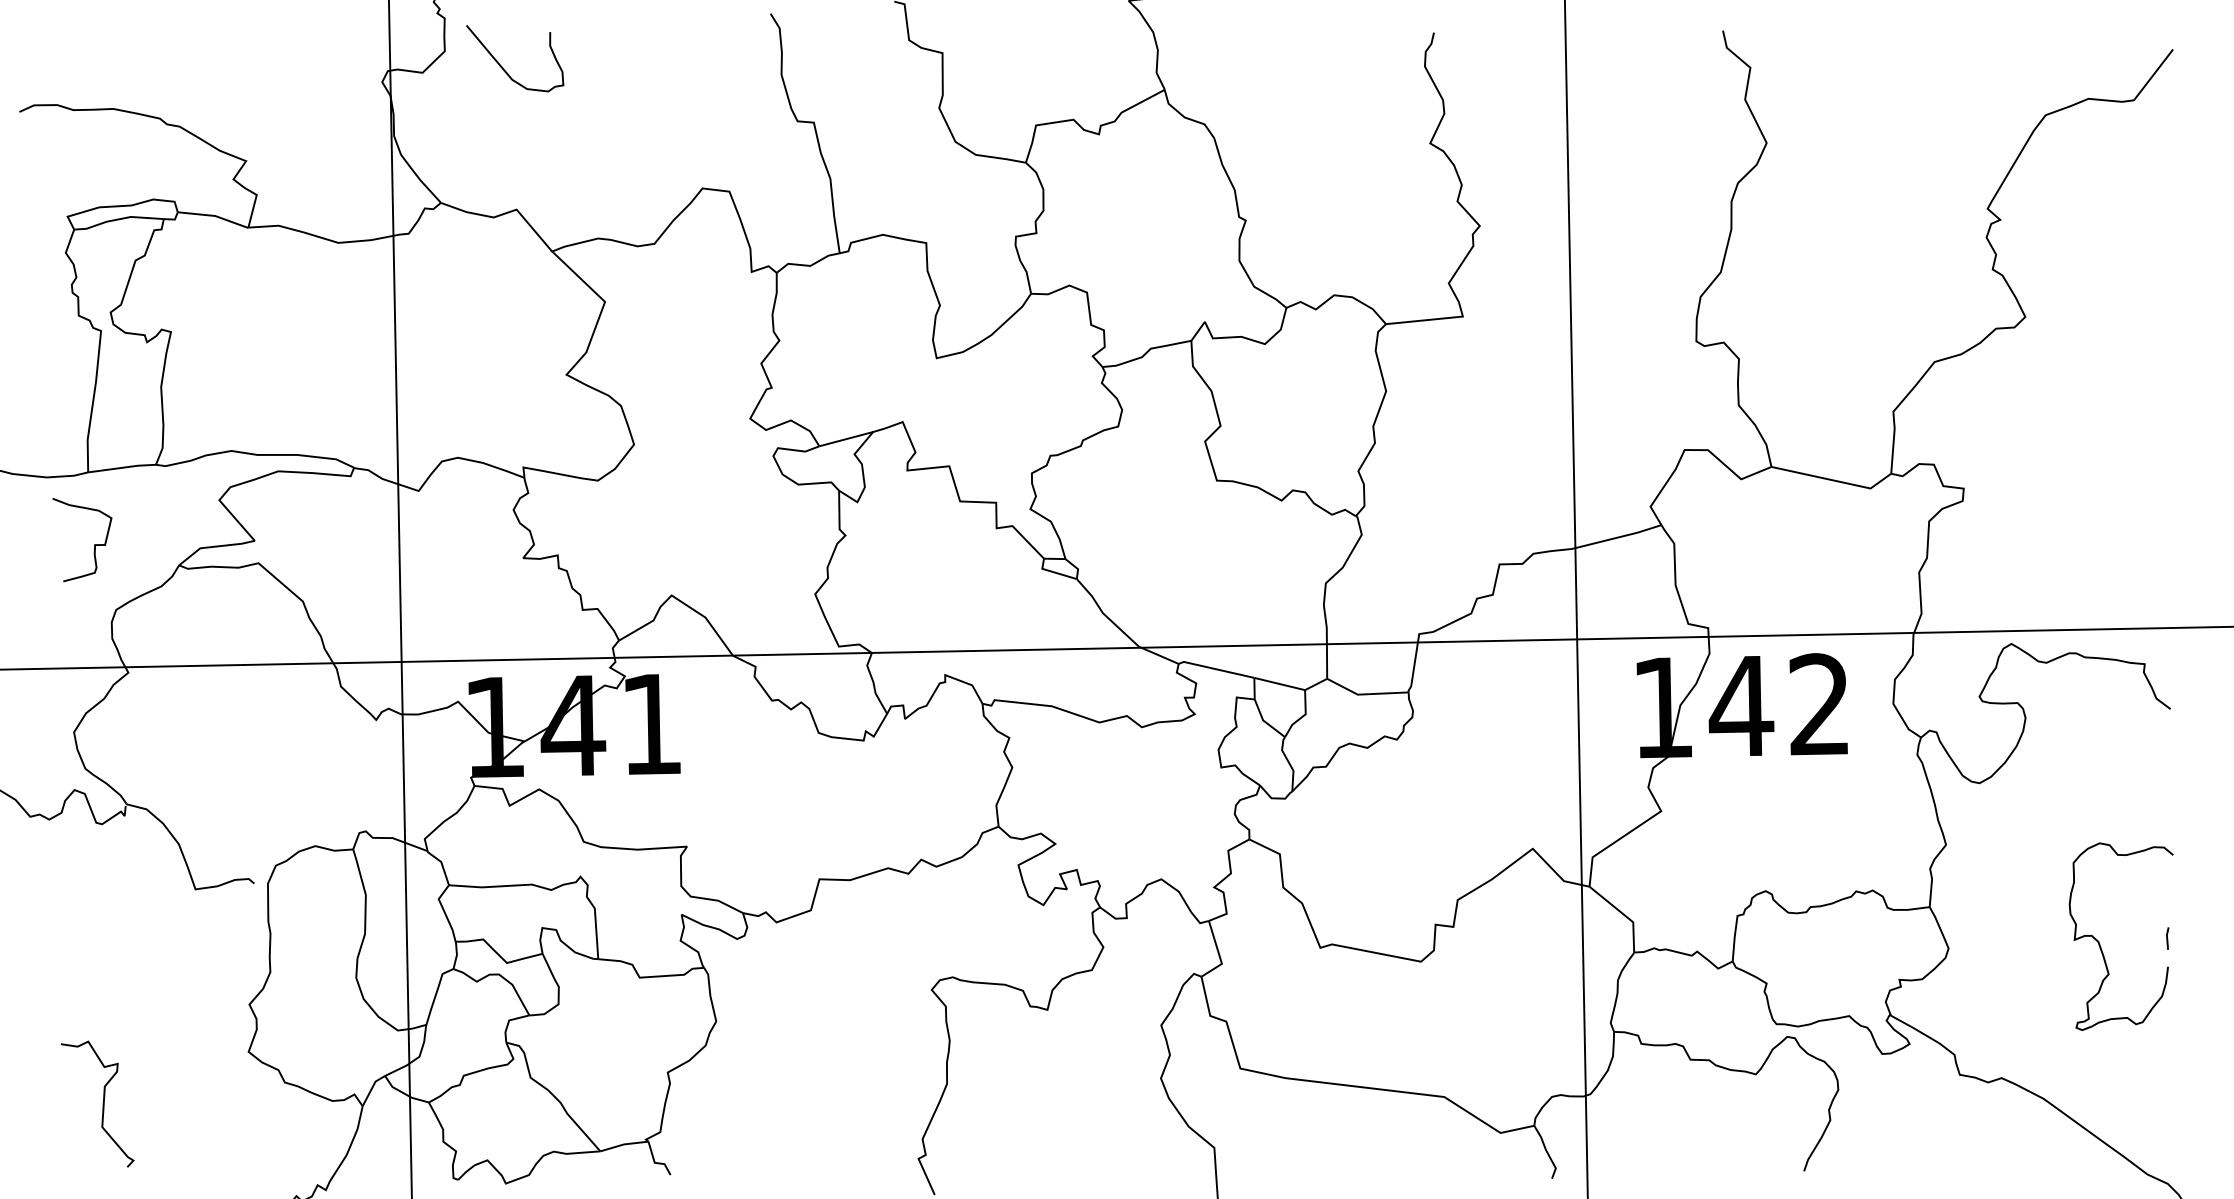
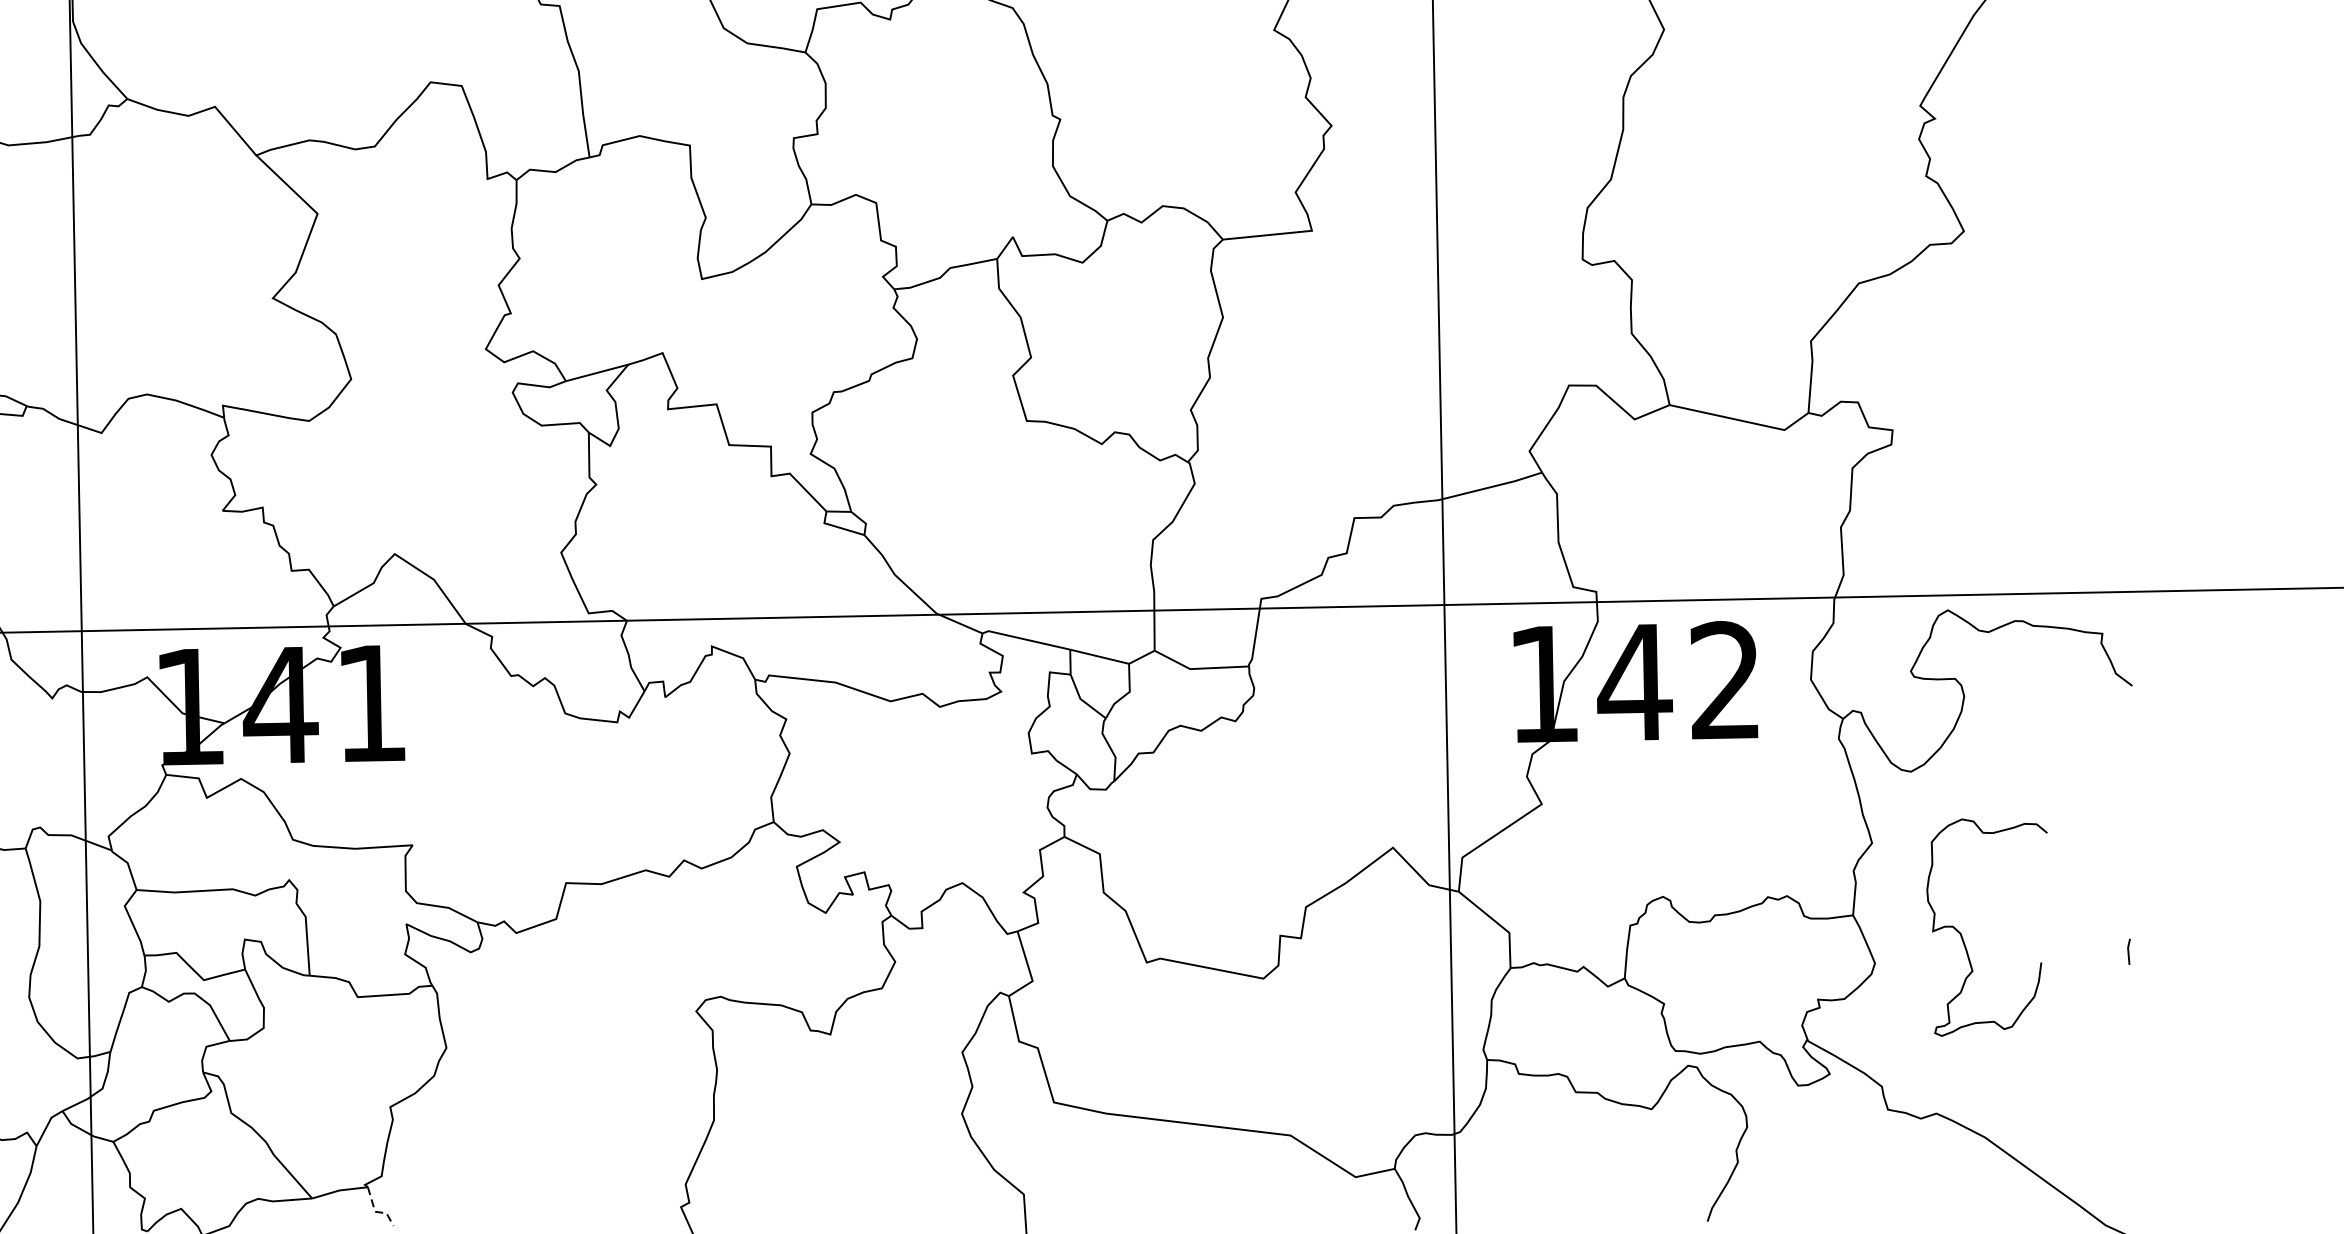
curve: (2100, 944) -> (1962, 936), moved
line: (654, 1162) -> (374, 1211), solid -> dashed

